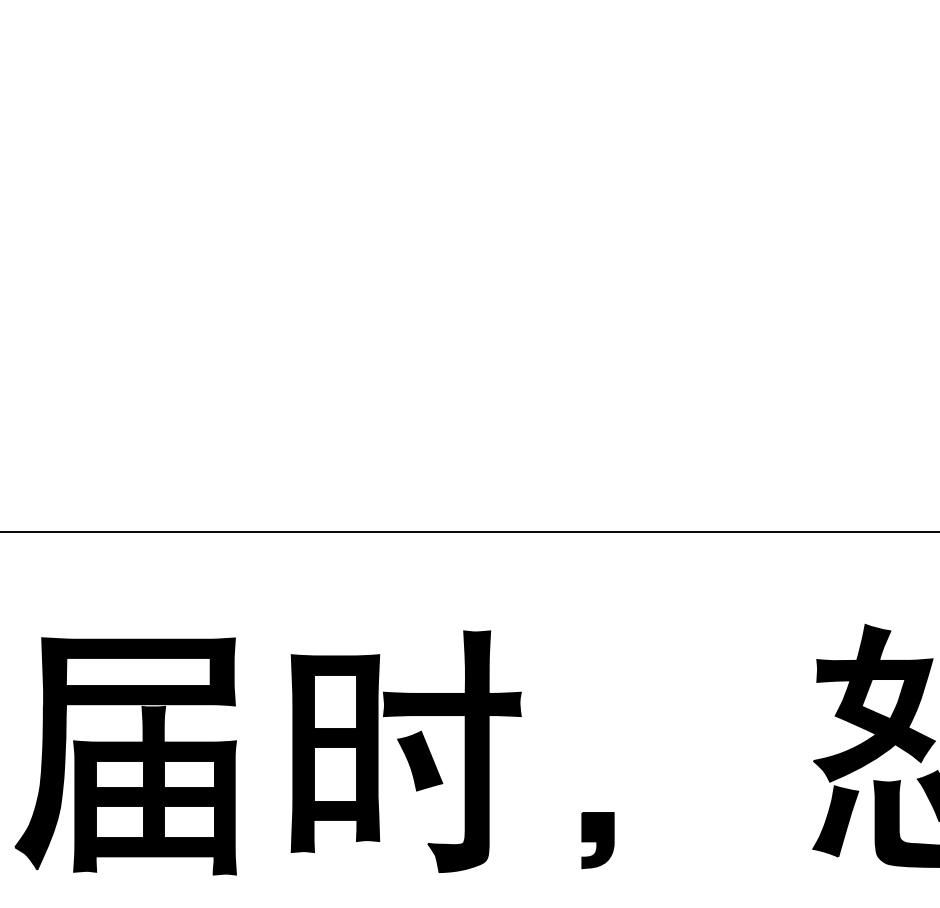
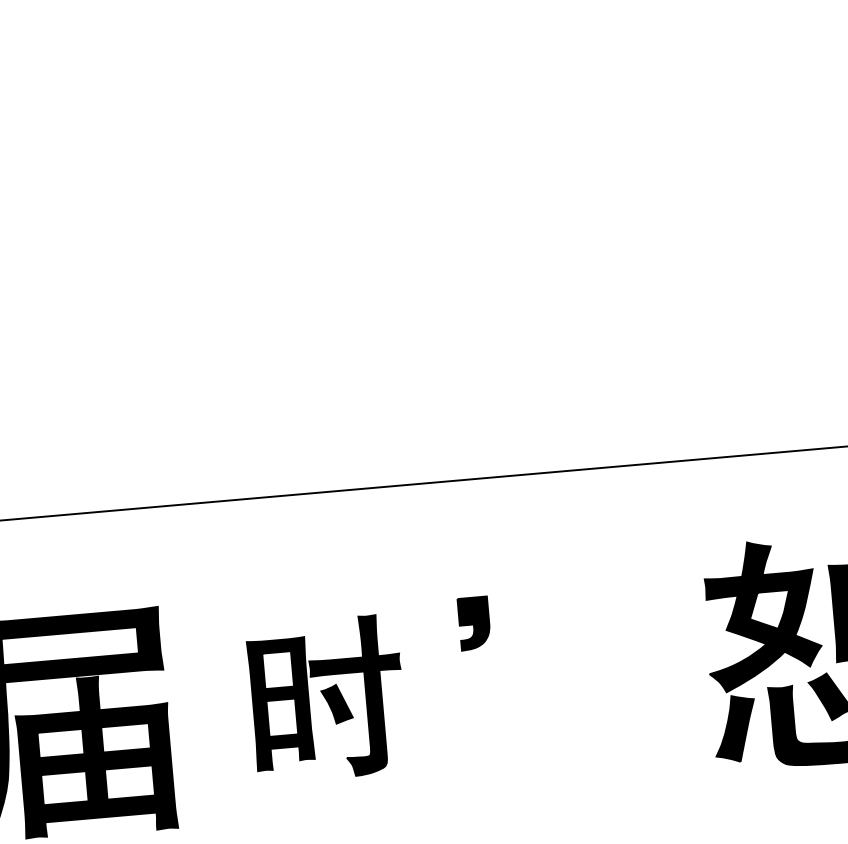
part: (405, 751) -> (326, 698), size x0.7
part: (597, 840) -> (473, 623), moved

